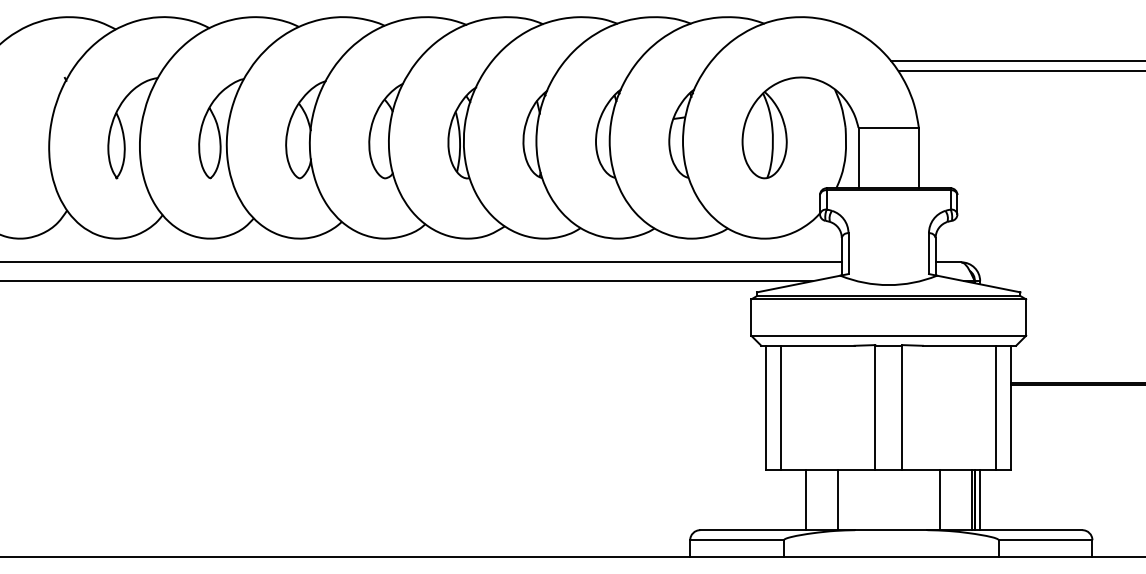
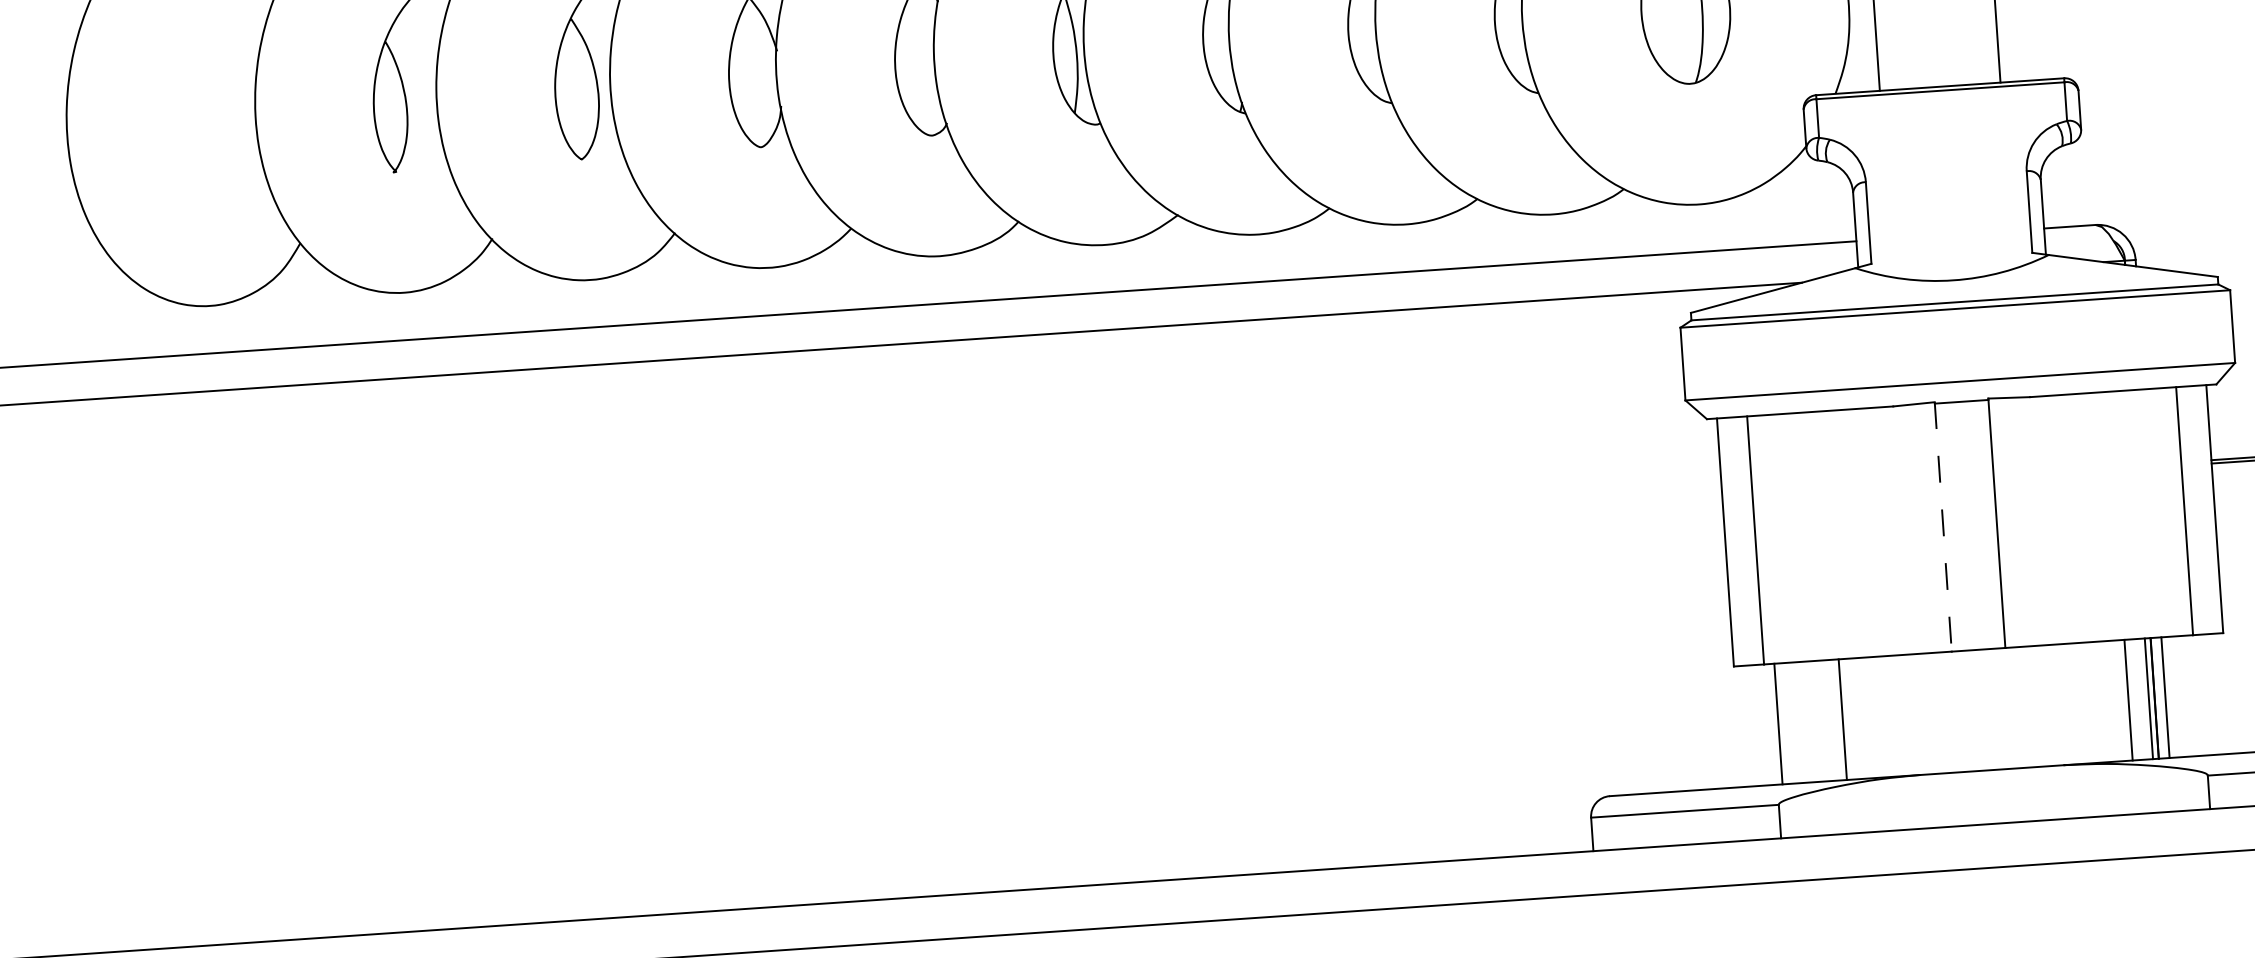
line: (875, 407) -> (1943, 526), solid -> dashed
line: (805, 499) -> (1778, 723), moved
line: (837, 499) -> (1842, 718), moved
line: (939, 499) -> (2128, 699), moved

